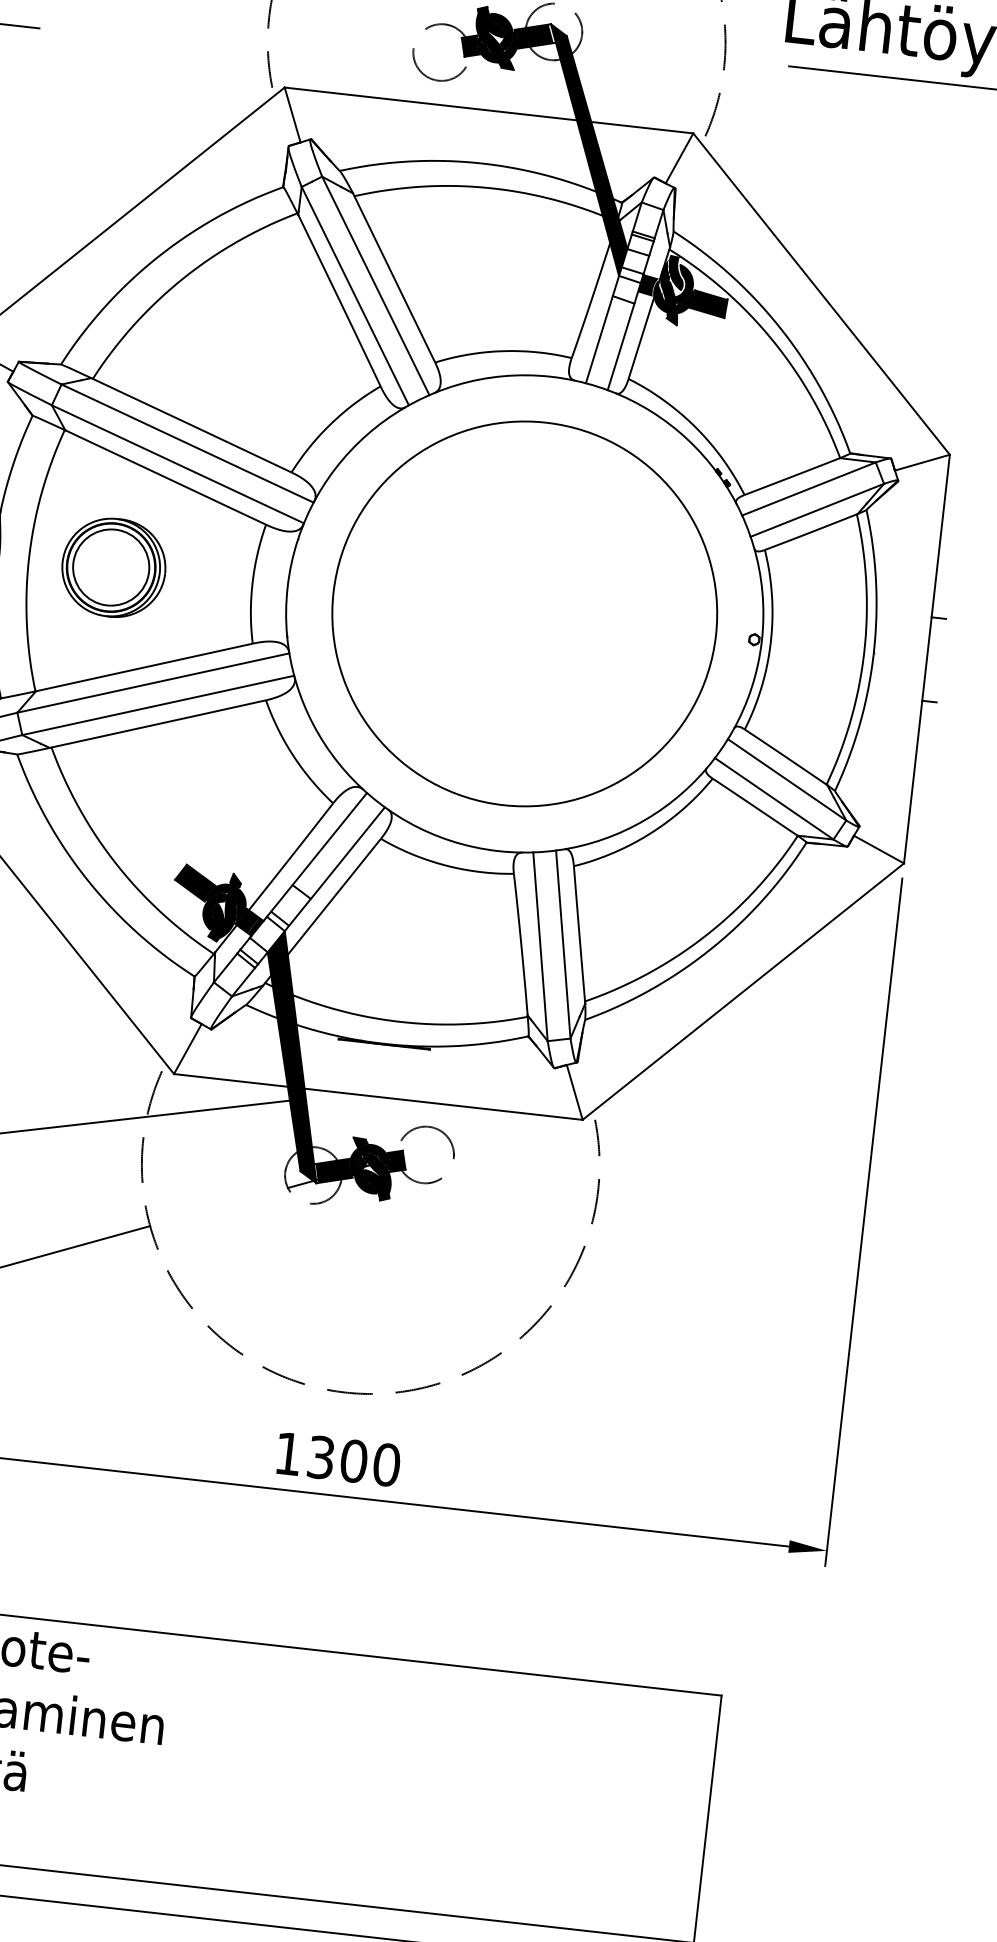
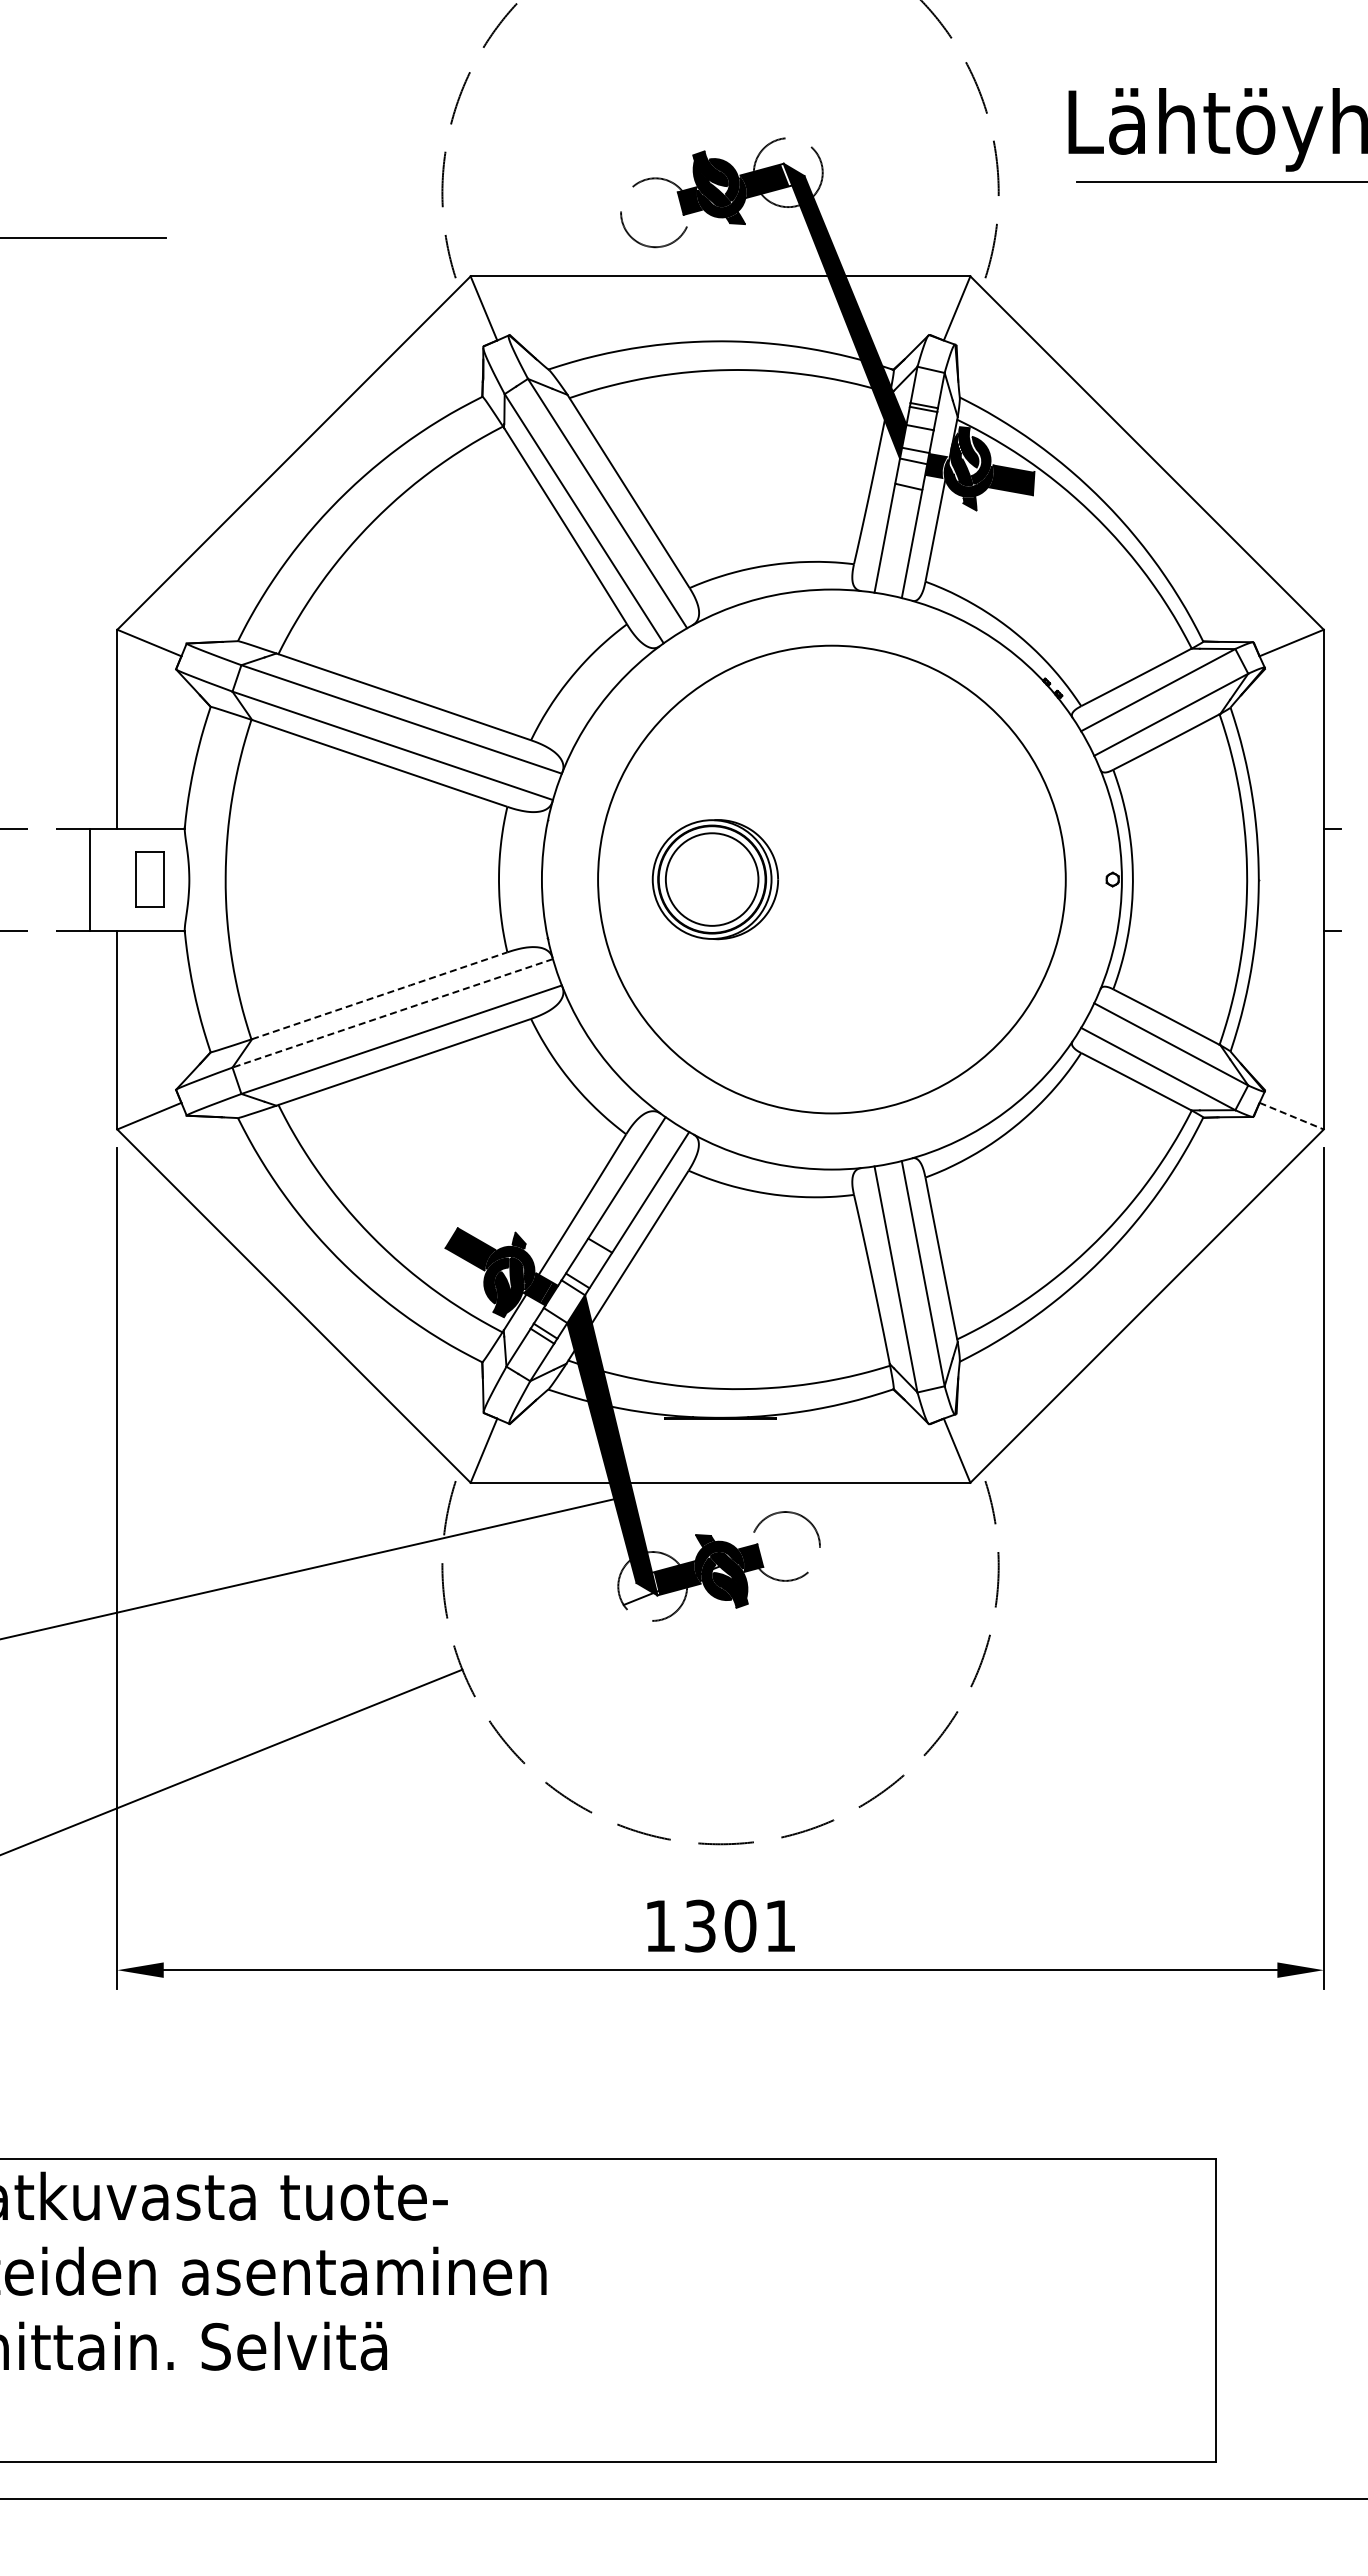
part: (113, 567) -> (714, 879), moved
line: (145, 667) -> (380, 995), solid -> dashed
line: (153, 683) -> (392, 1013), solid -> dashed
line: (878, 849) -> (1291, 1116), solid -> dashed
text: (386, 1464) -> (780, 1925), 1300 -> 1301

